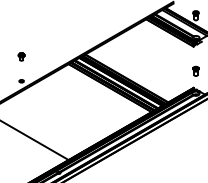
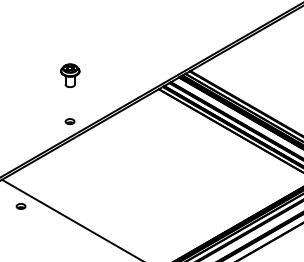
part: (21, 56) -> (69, 74), size x1.6

